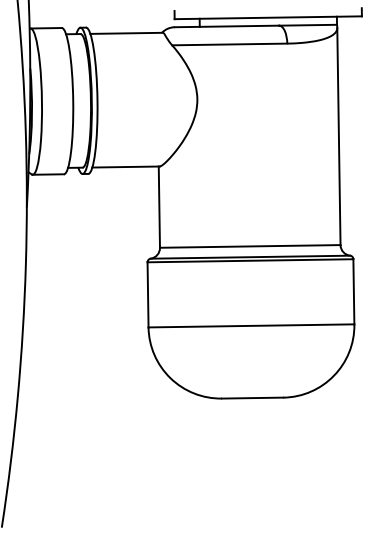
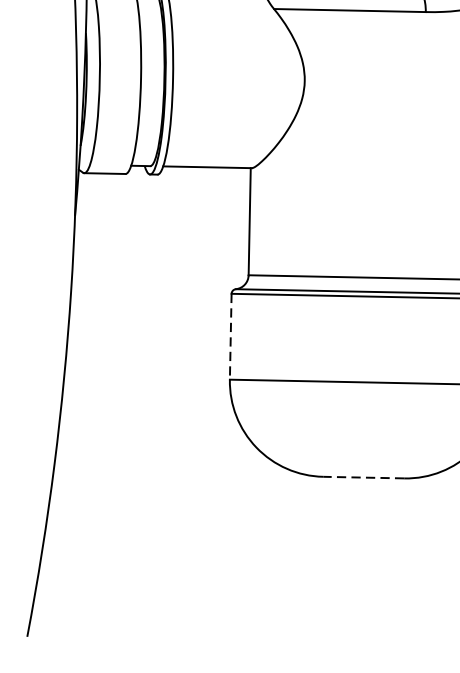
line: (148, 294) -> (231, 336), solid -> dashed
line: (252, 398) -> (363, 478), solid -> dashed

